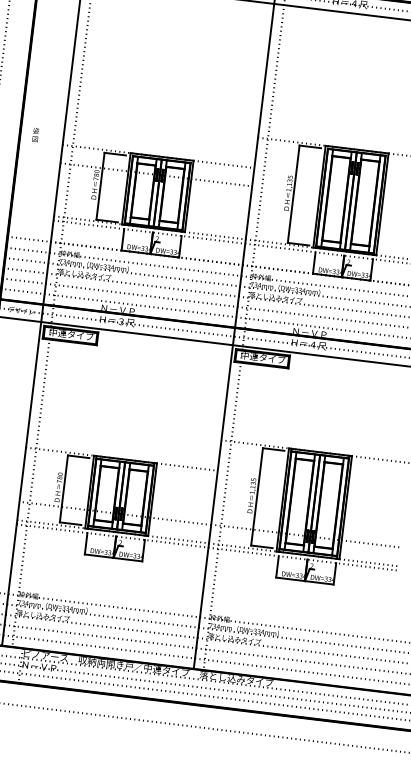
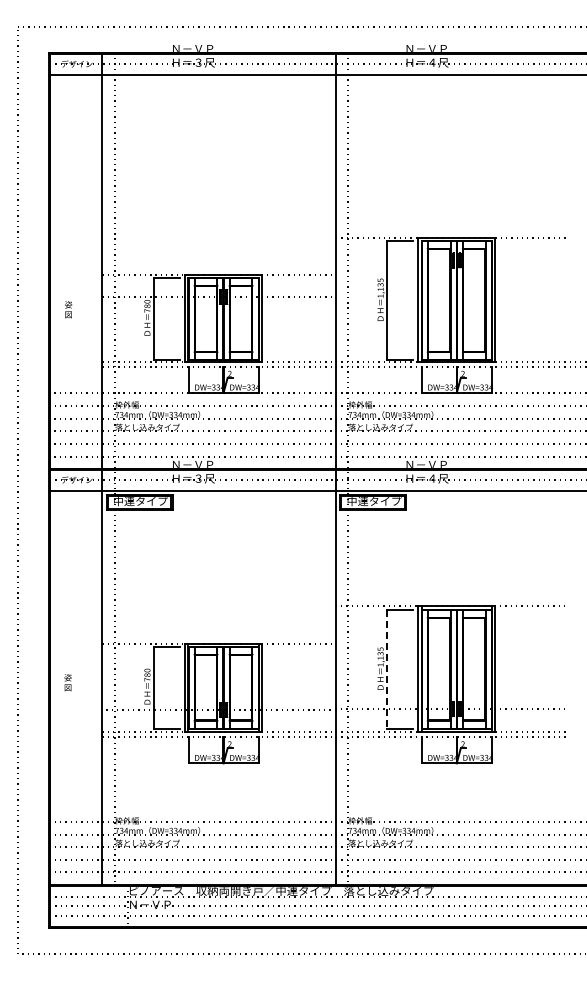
text: (35, 134) -> (68, 309), moved
line: (257, 497) -> (387, 669), solid -> dashed

